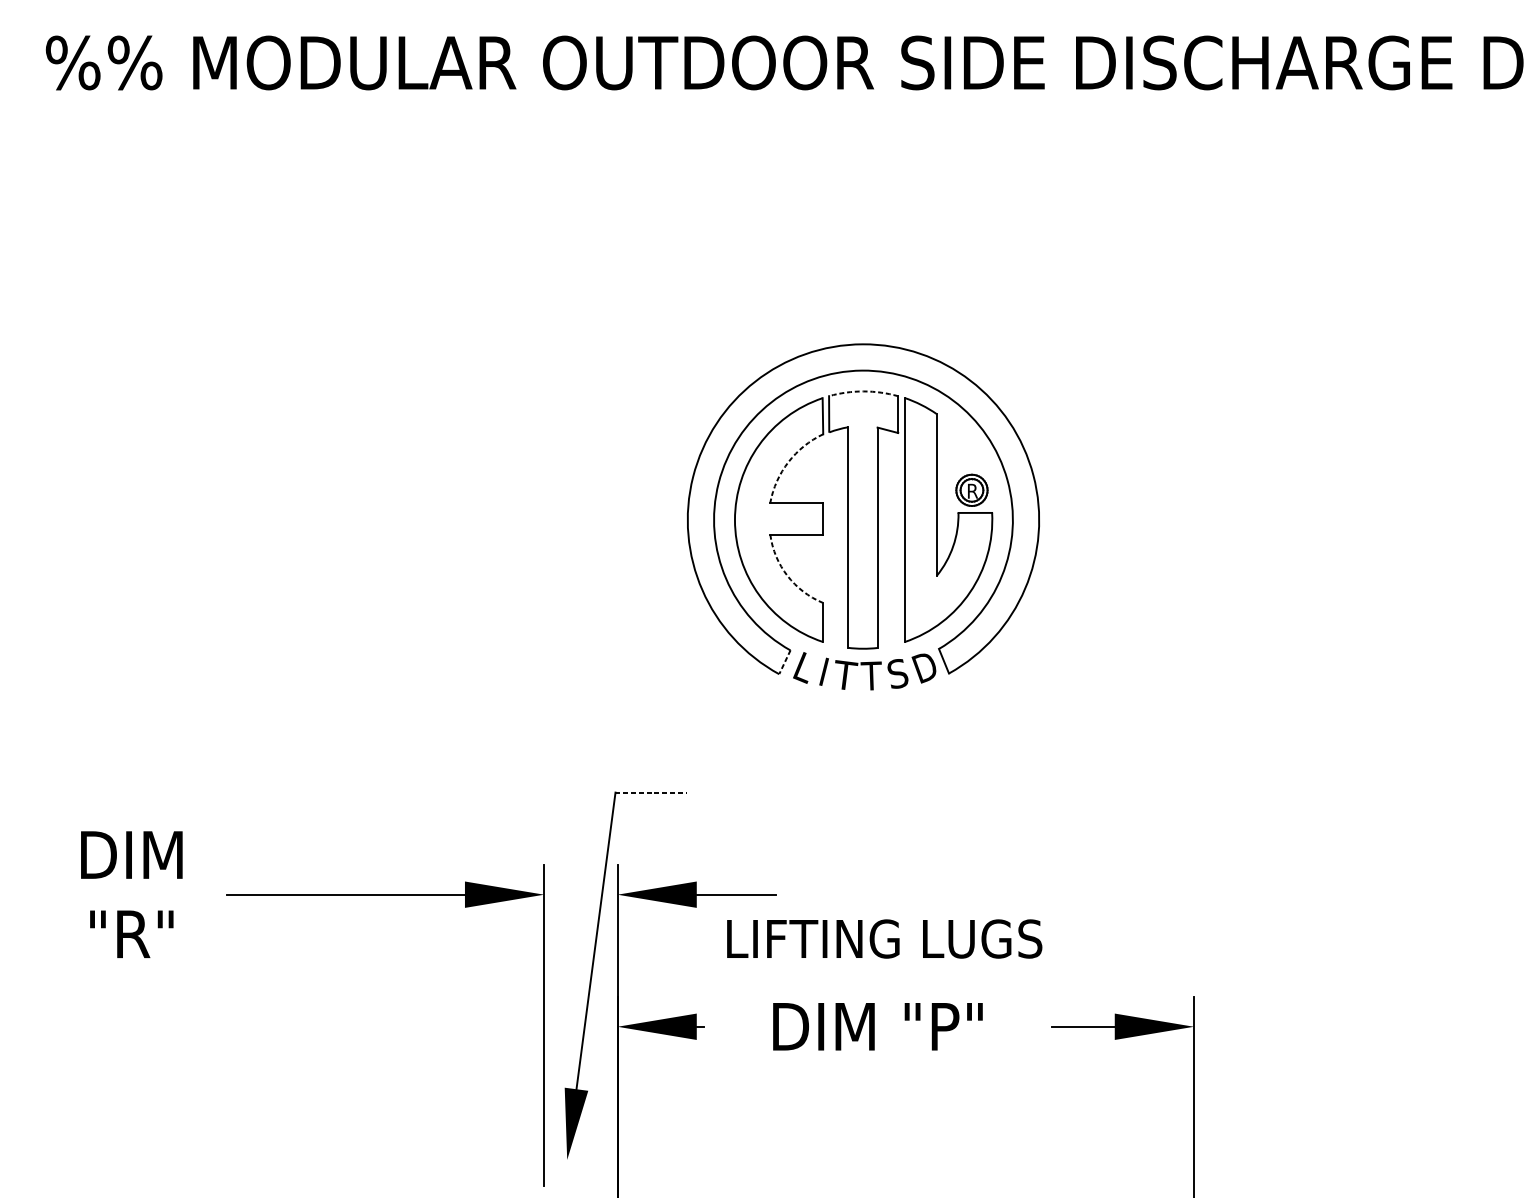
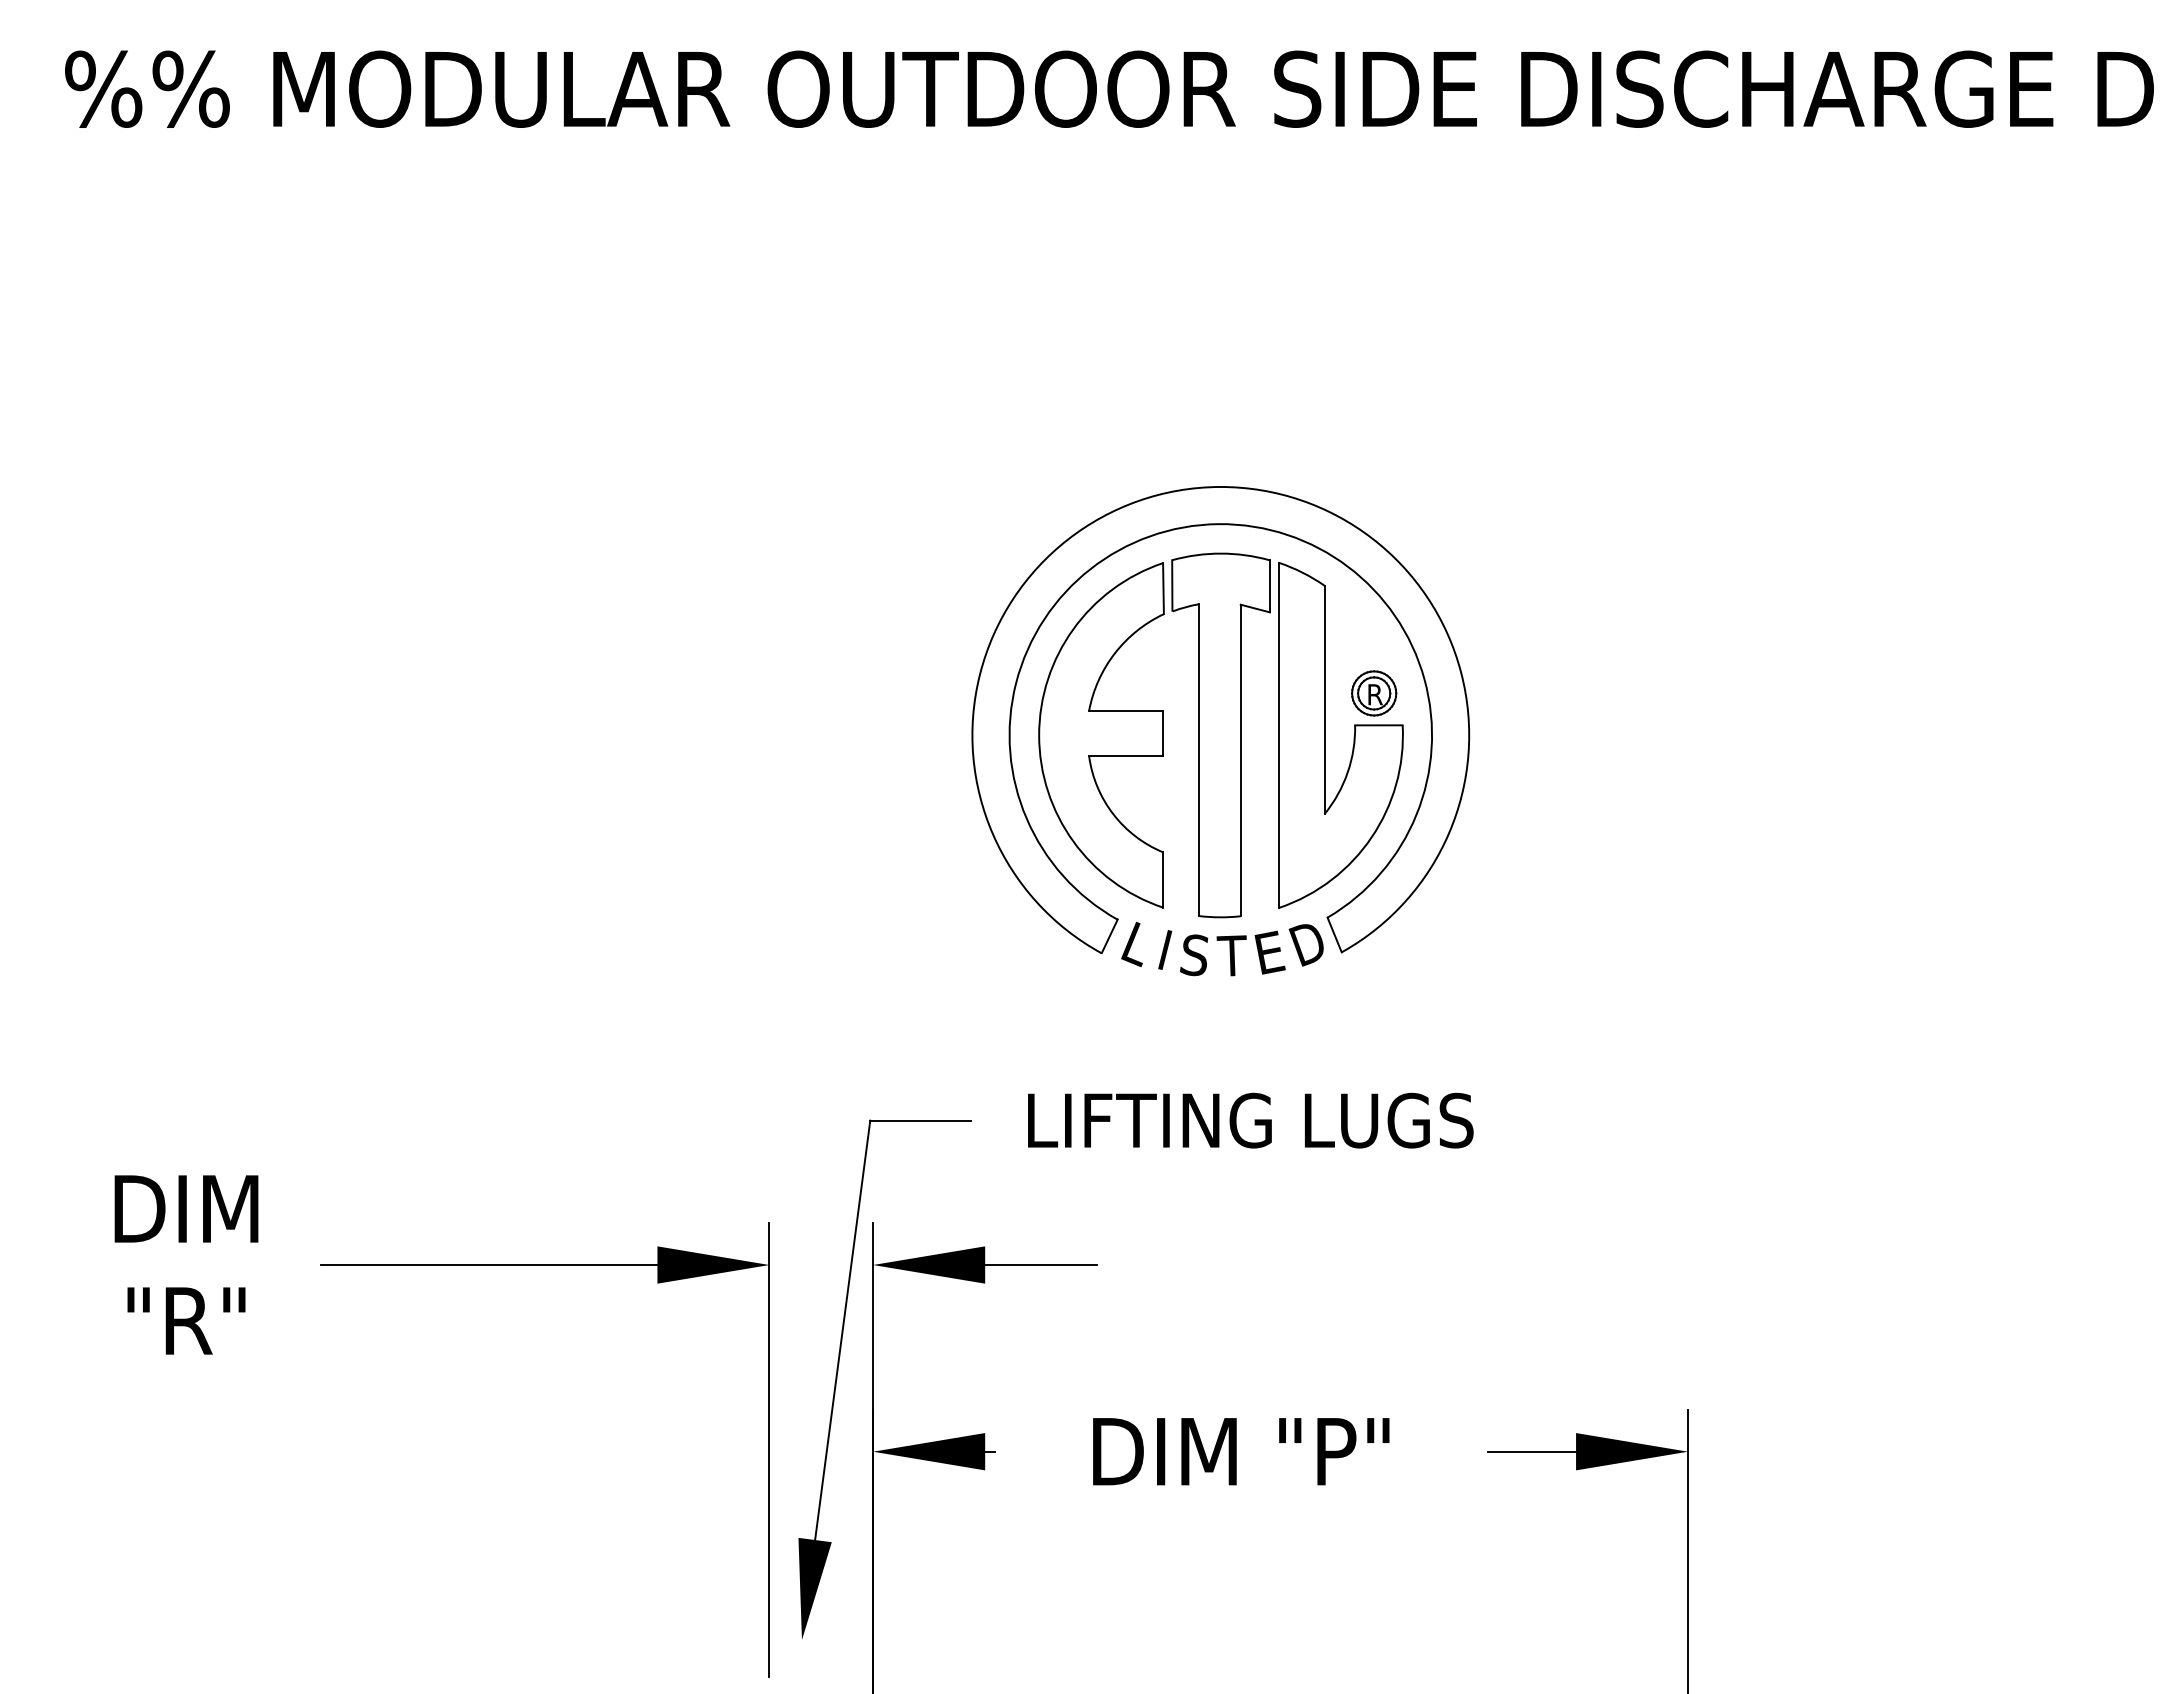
arc: (863, 391) -> (1221, 553), dashed -> solid
arc: (788, 462) -> (1114, 653), dashed -> solid
arc: (787, 576) -> (1113, 814), dashed -> solid
line: (784, 662) -> (1109, 936), dashed -> solid
text: (897, 673) -> (1269, 952), S -> E
text: (846, 675) -> (1196, 954), T -> S
line: (651, 792) -> (921, 1120), dashed -> solid
text: (884, 938) -> (1250, 1120), moved

